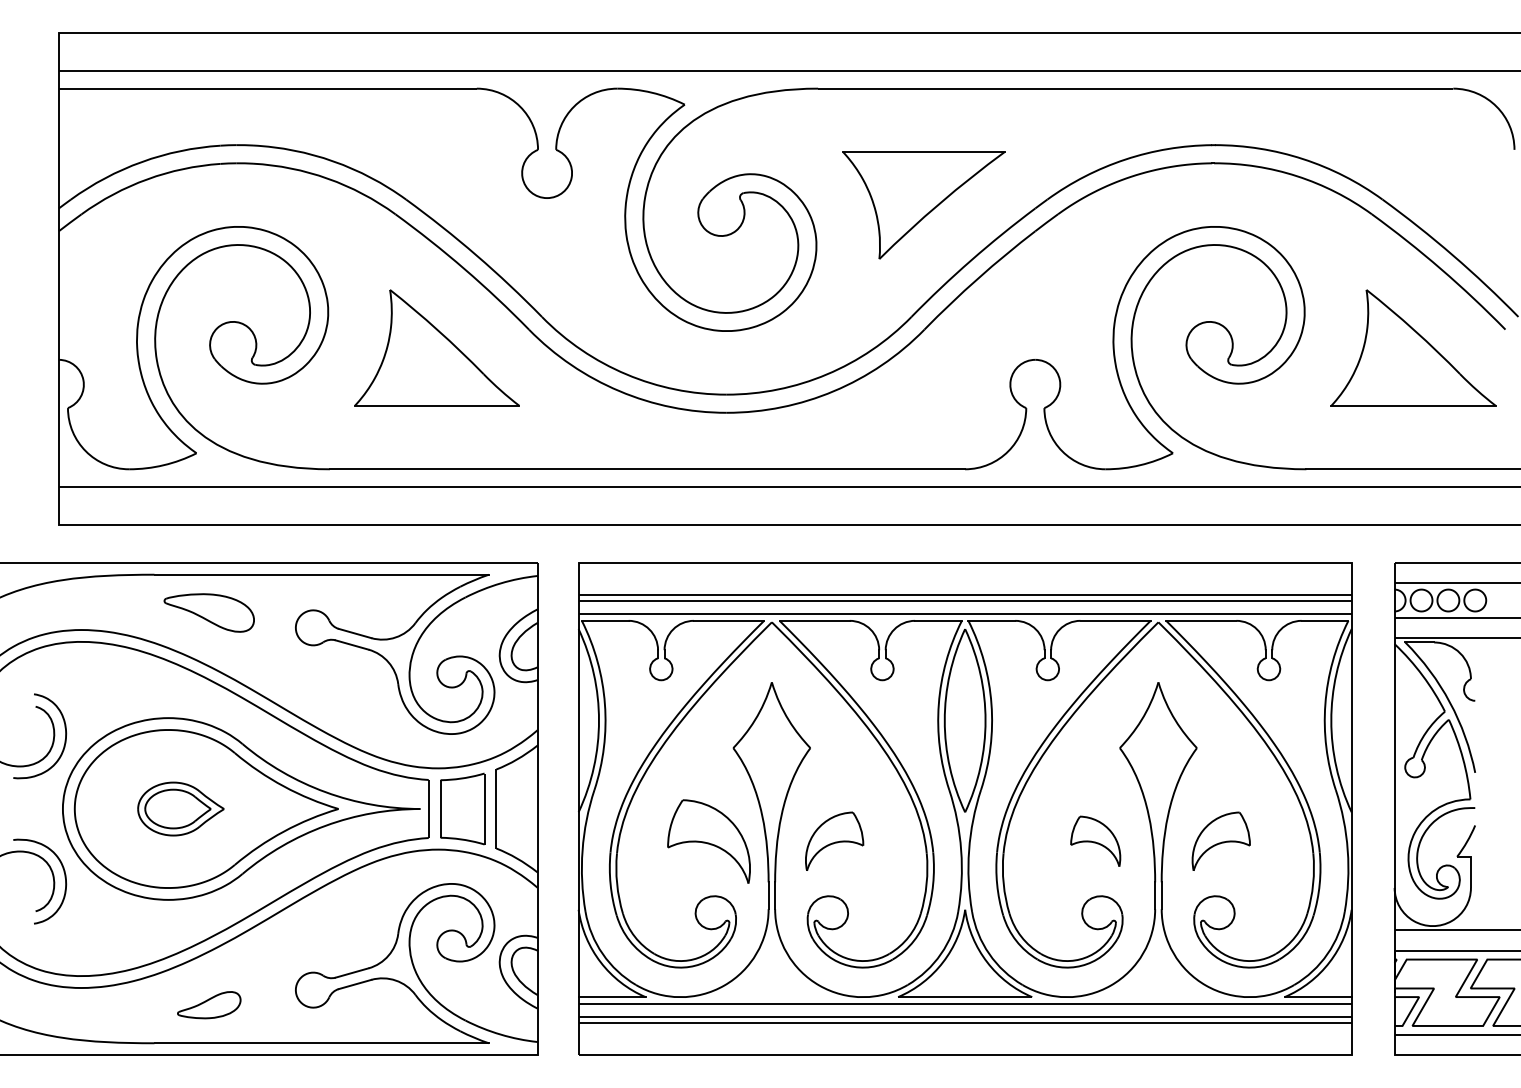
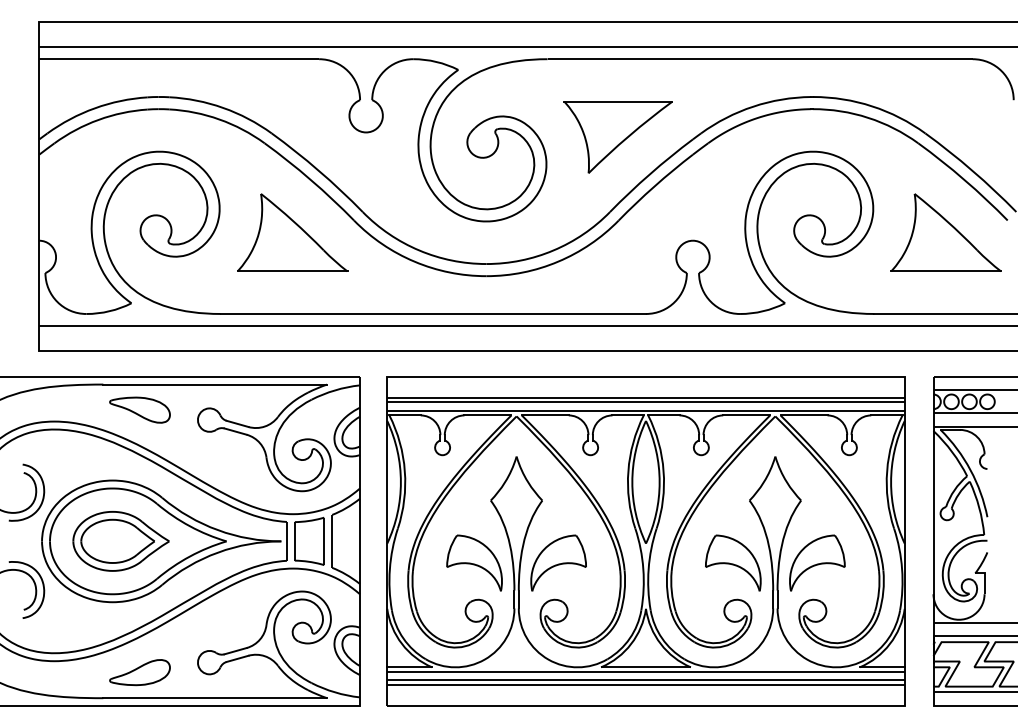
part: (180, 809) -> (120, 541), size x1.67
part: (834, 840) -> (558, 562), size x1.43
part: (1095, 840) -> (733, 562), size x1.67
part: (1221, 840) -> (817, 562), size x1.43
part: (208, 1004) -> (139, 672), size x1.43

